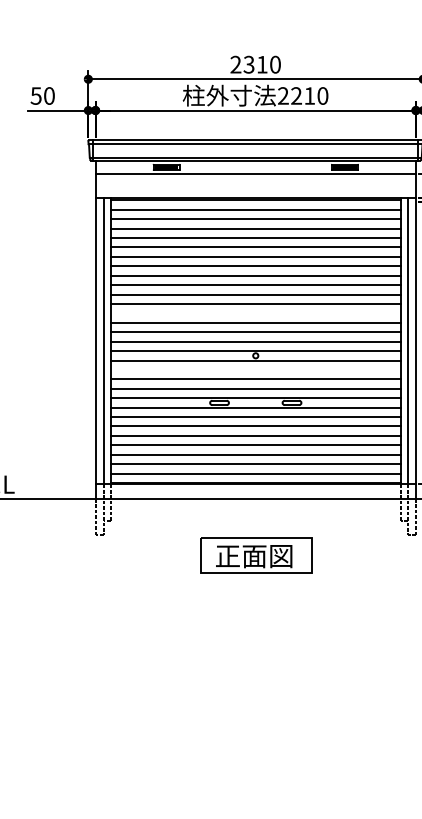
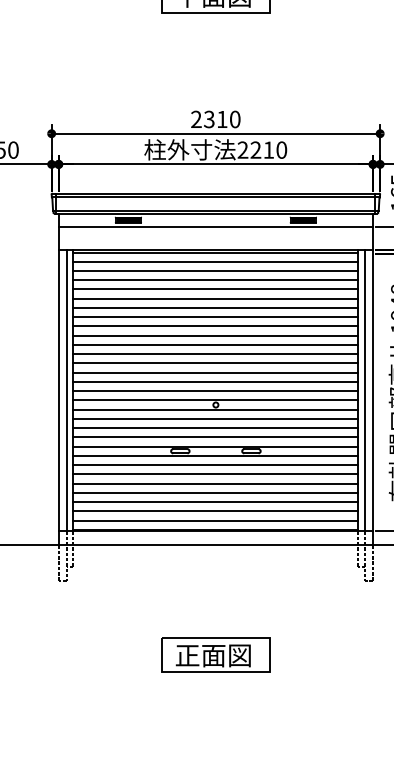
line: (255, 313) -> (215, 363), added
line: (255, 369) -> (215, 418), added
part: (256, 555) -> (215, 654), moved

